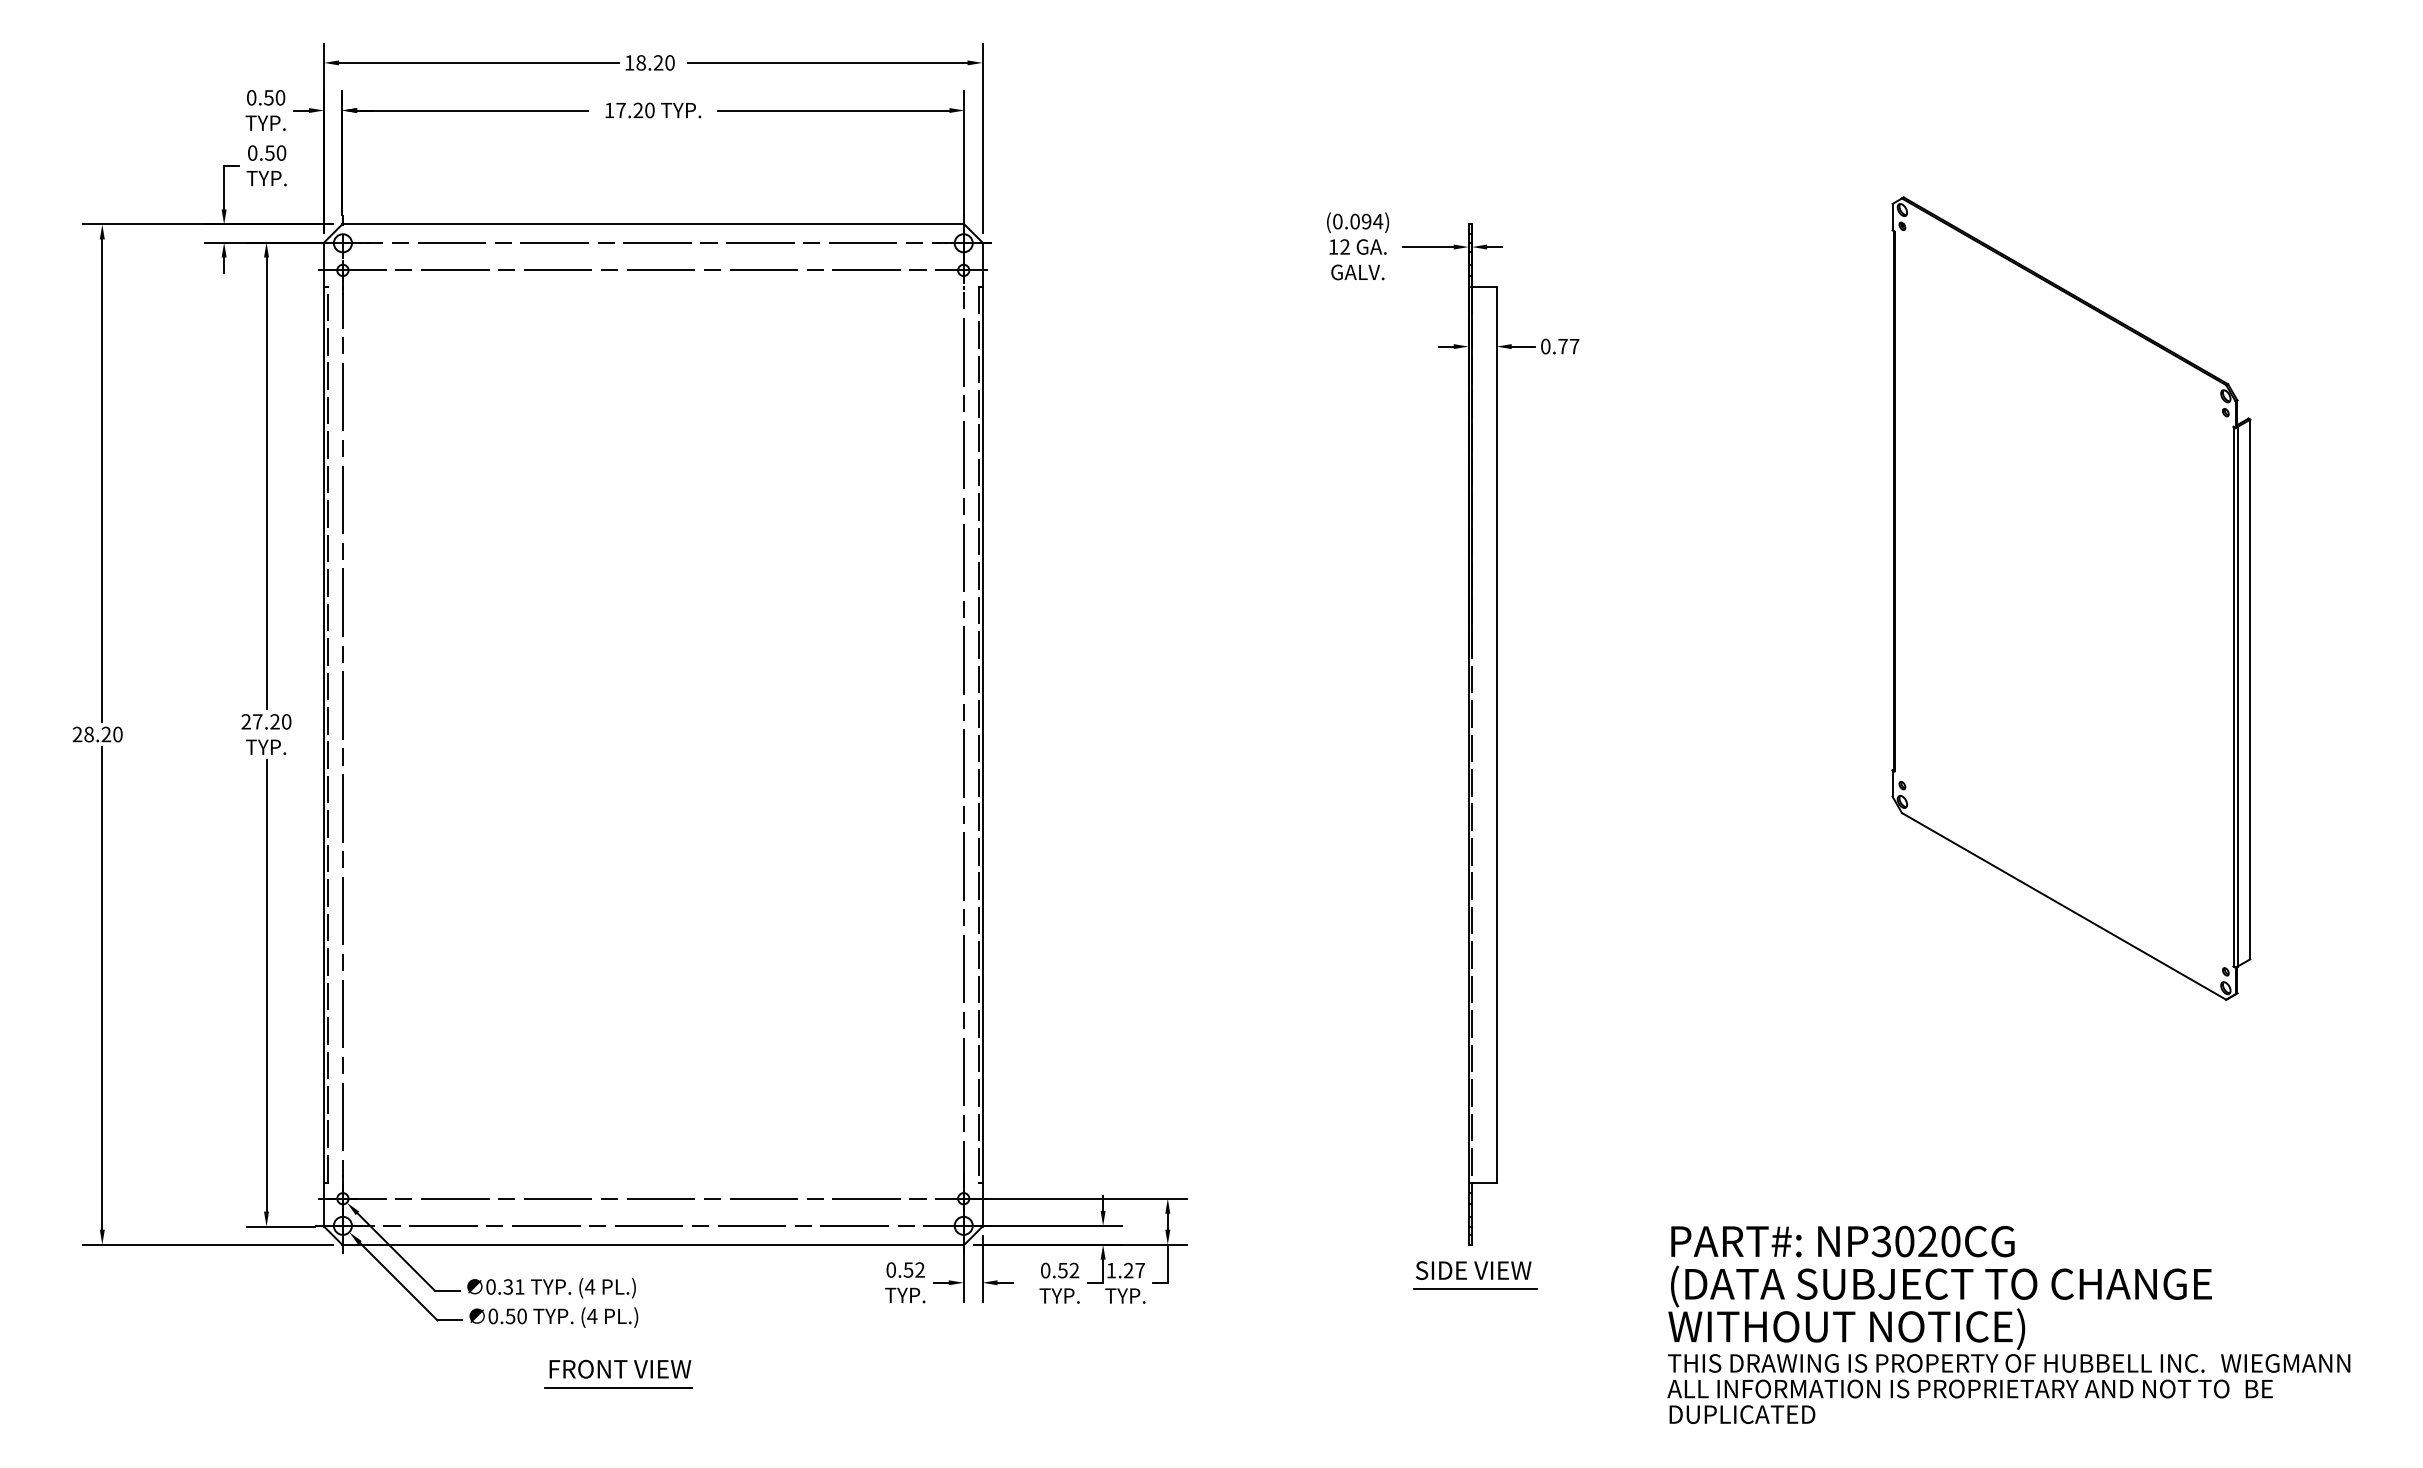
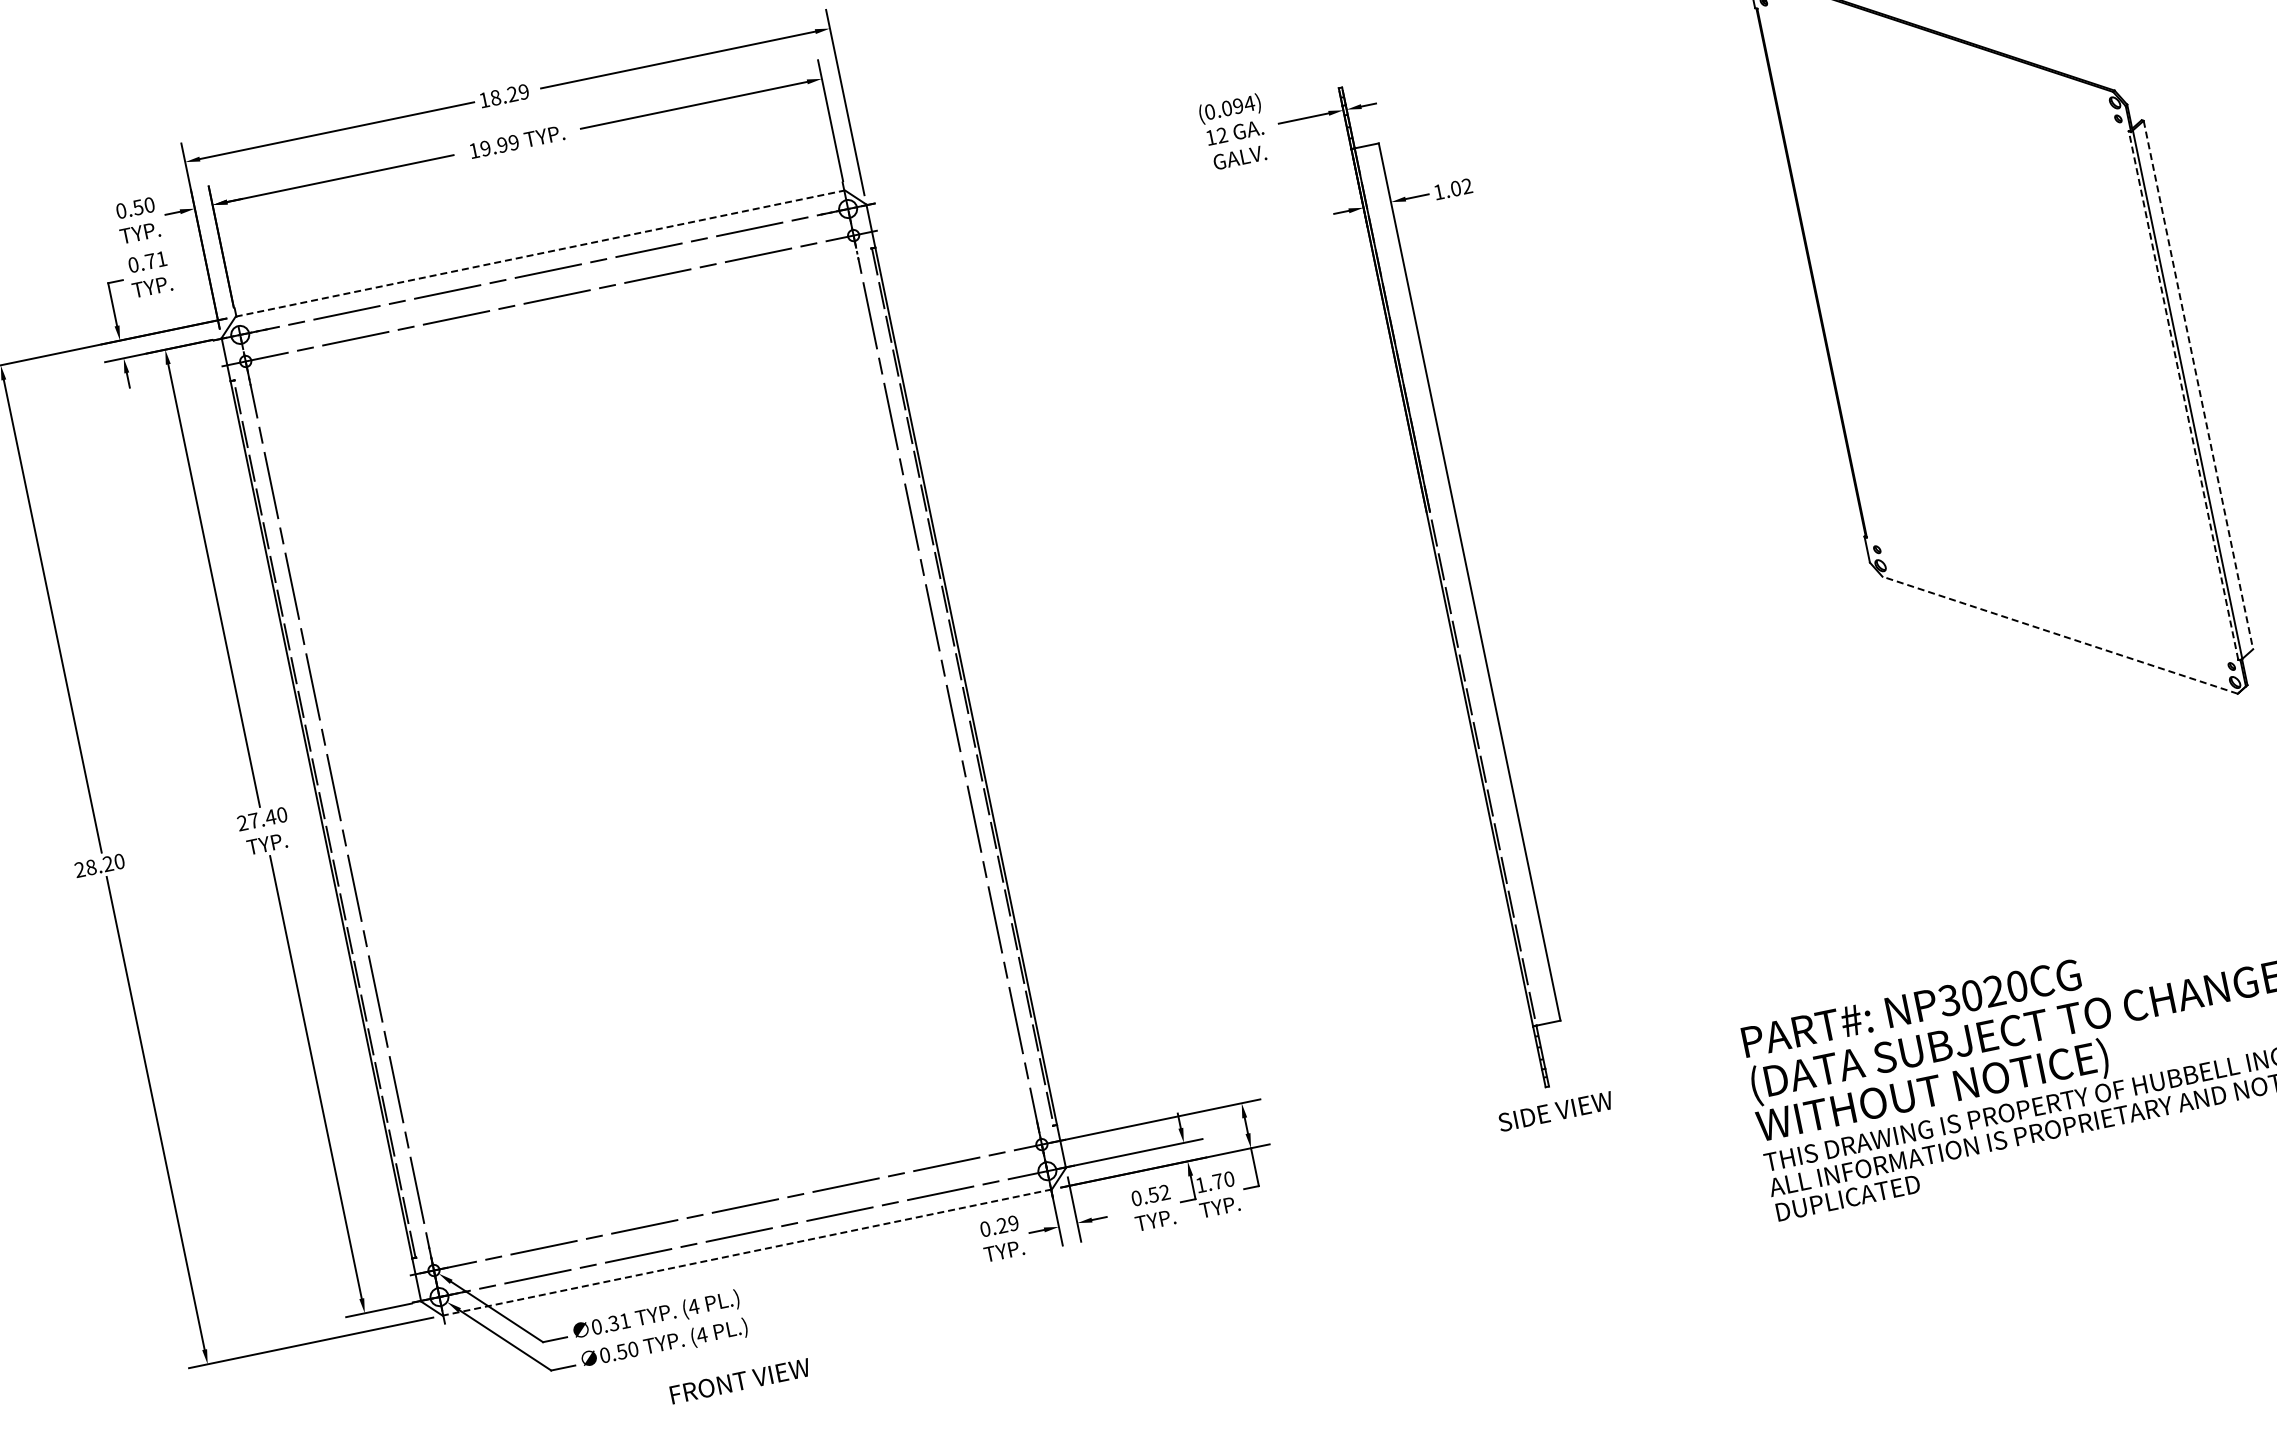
text: (669, 62) -> (523, 91), 18.20 -> 18.29
text: (635, 110) -> (499, 145), 17.20 -> 19.99
text: (275, 152) -> (155, 259), 0.50 -> 0.71
line: (653, 224) -> (540, 253), solid -> dashed
text: (1560, 346) -> (1453, 189), 0.77 -> 1.02
line: (2250, 689) -> (2198, 385), solid -> dashed
line: (2233, 696) -> (2183, 395), solid -> dashed
text: (274, 721) -> (270, 817), 27.20 -> 27.40
line: (2063, 906) -> (2059, 635), solid -> dashed
line: (652, 1244) -> (746, 1252), solid -> dashed
text: (913, 1269) -> (1007, 1224), 0.52 -> 0.29
text: (1134, 1270) -> (1223, 1180), 1.27 -> 1.70
line: (1475, 1289) -> (1561, 1129), removed
line: (618, 1387) -> (742, 1399), removed

